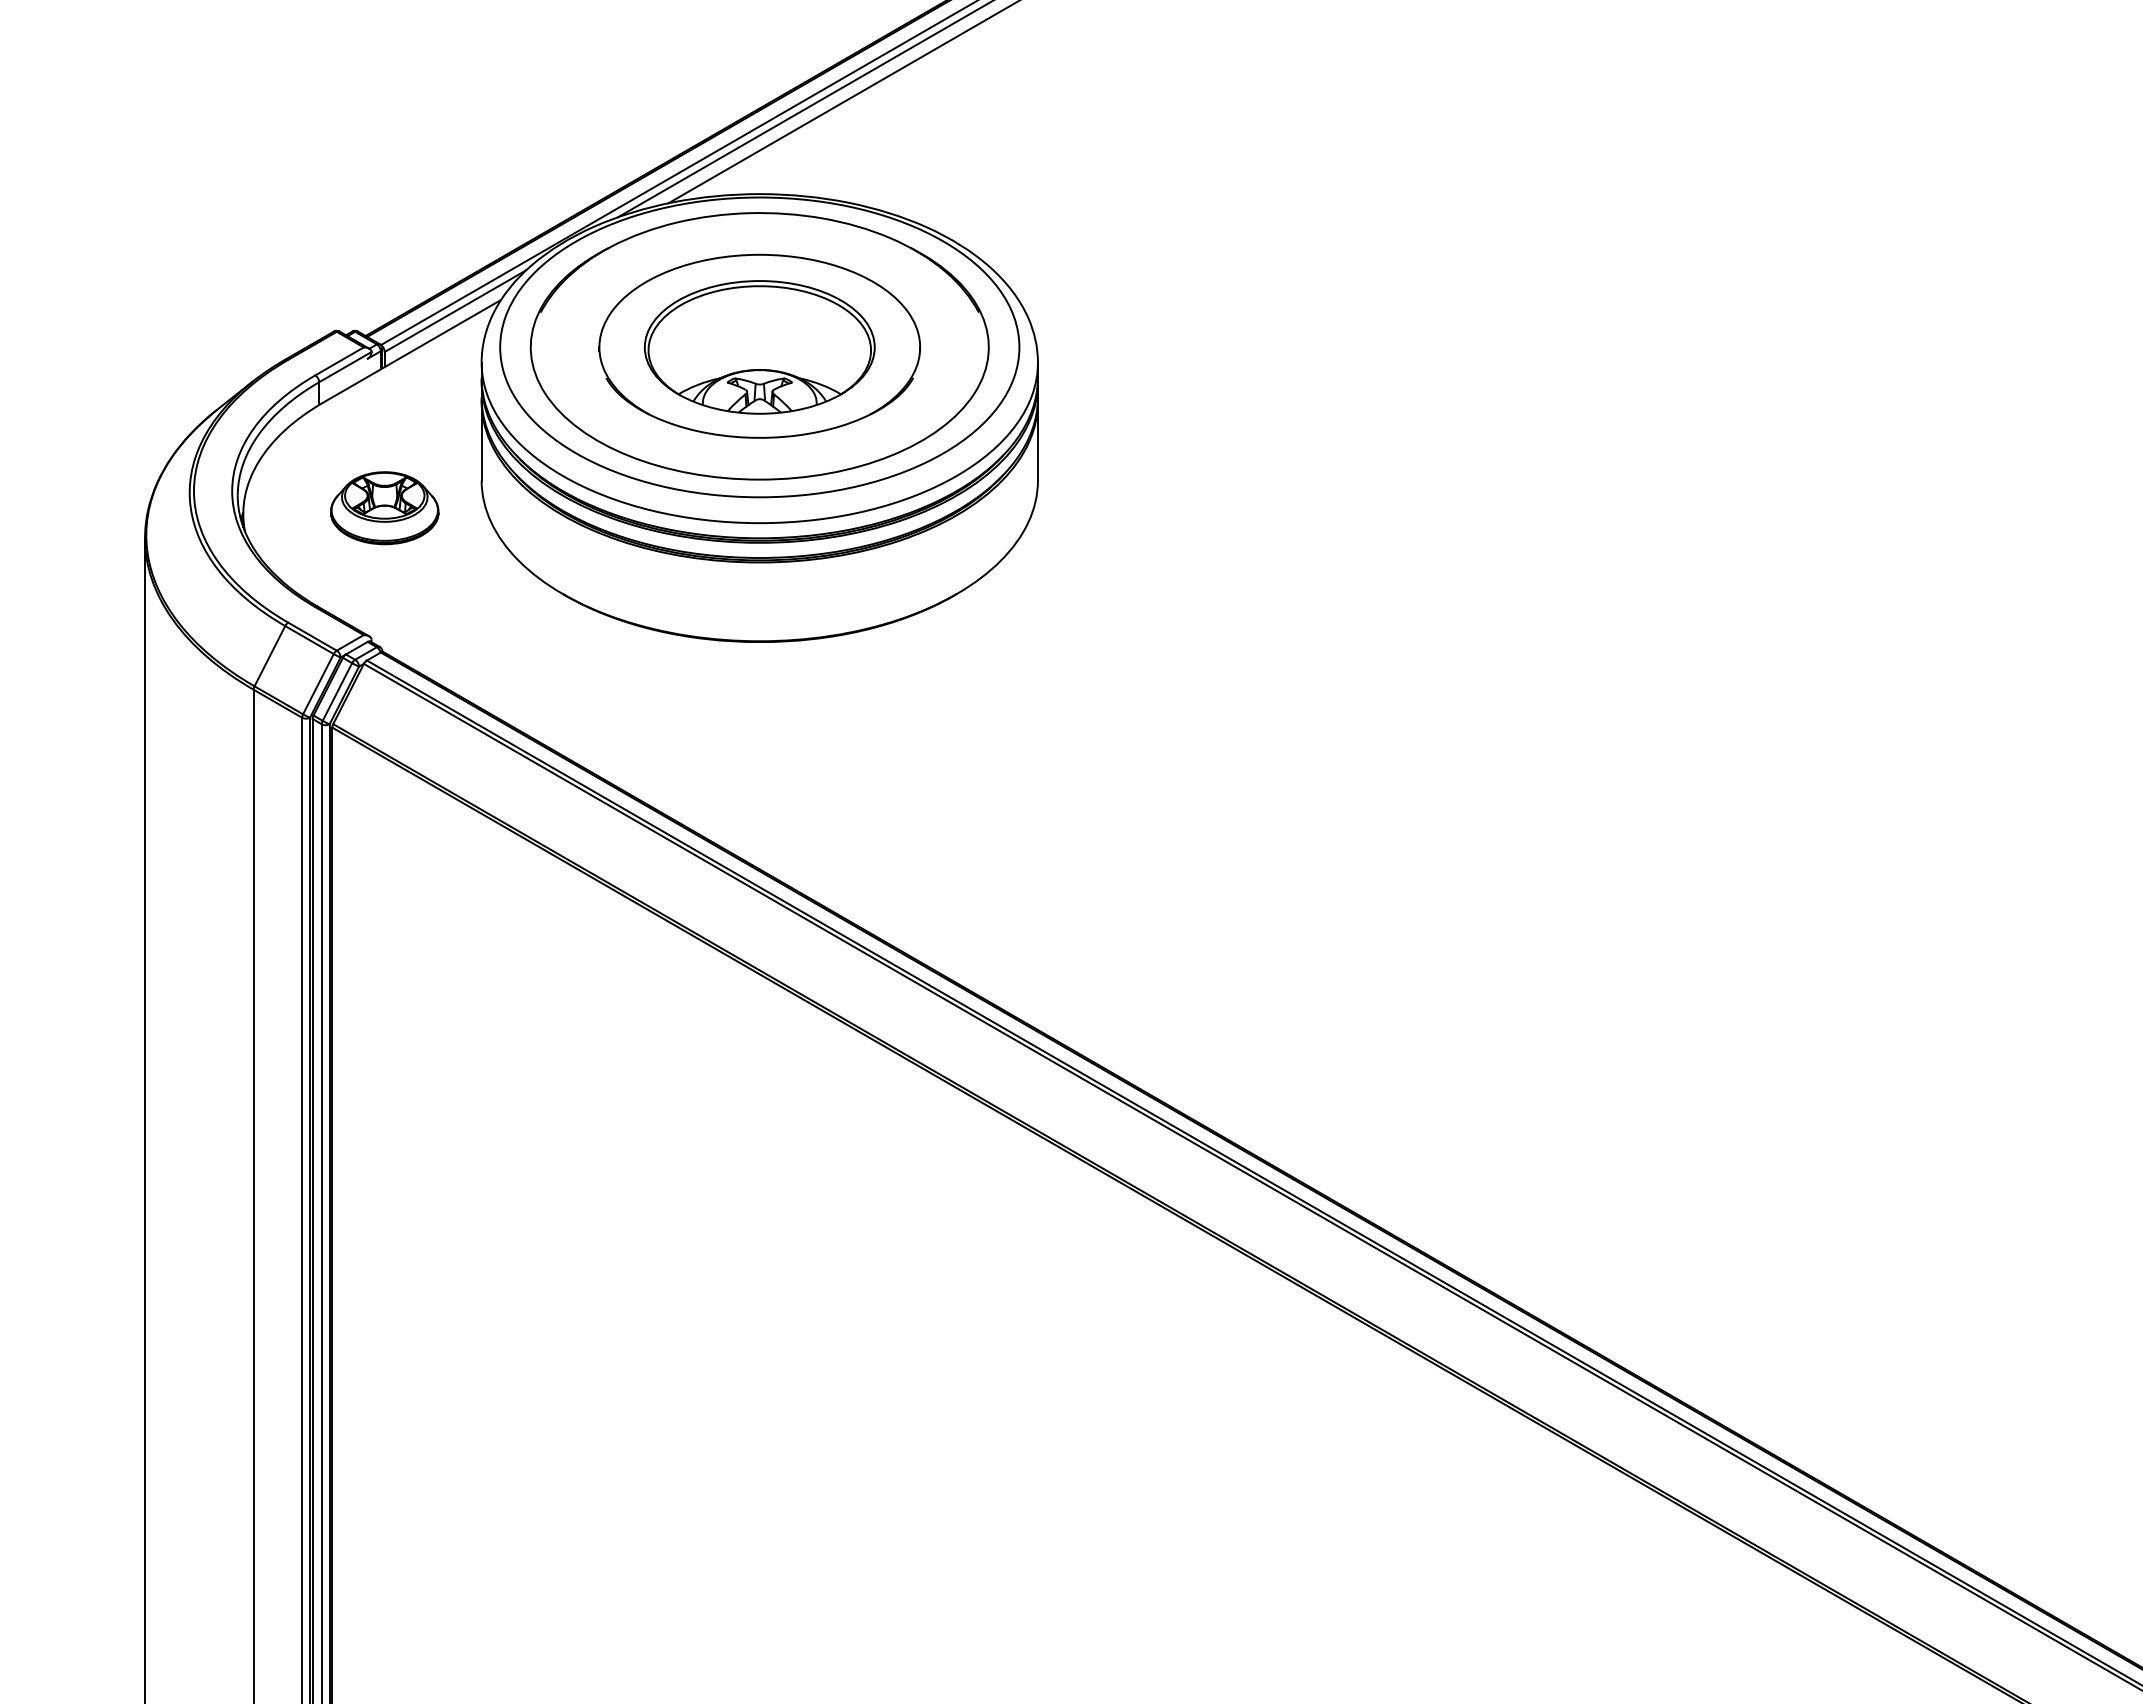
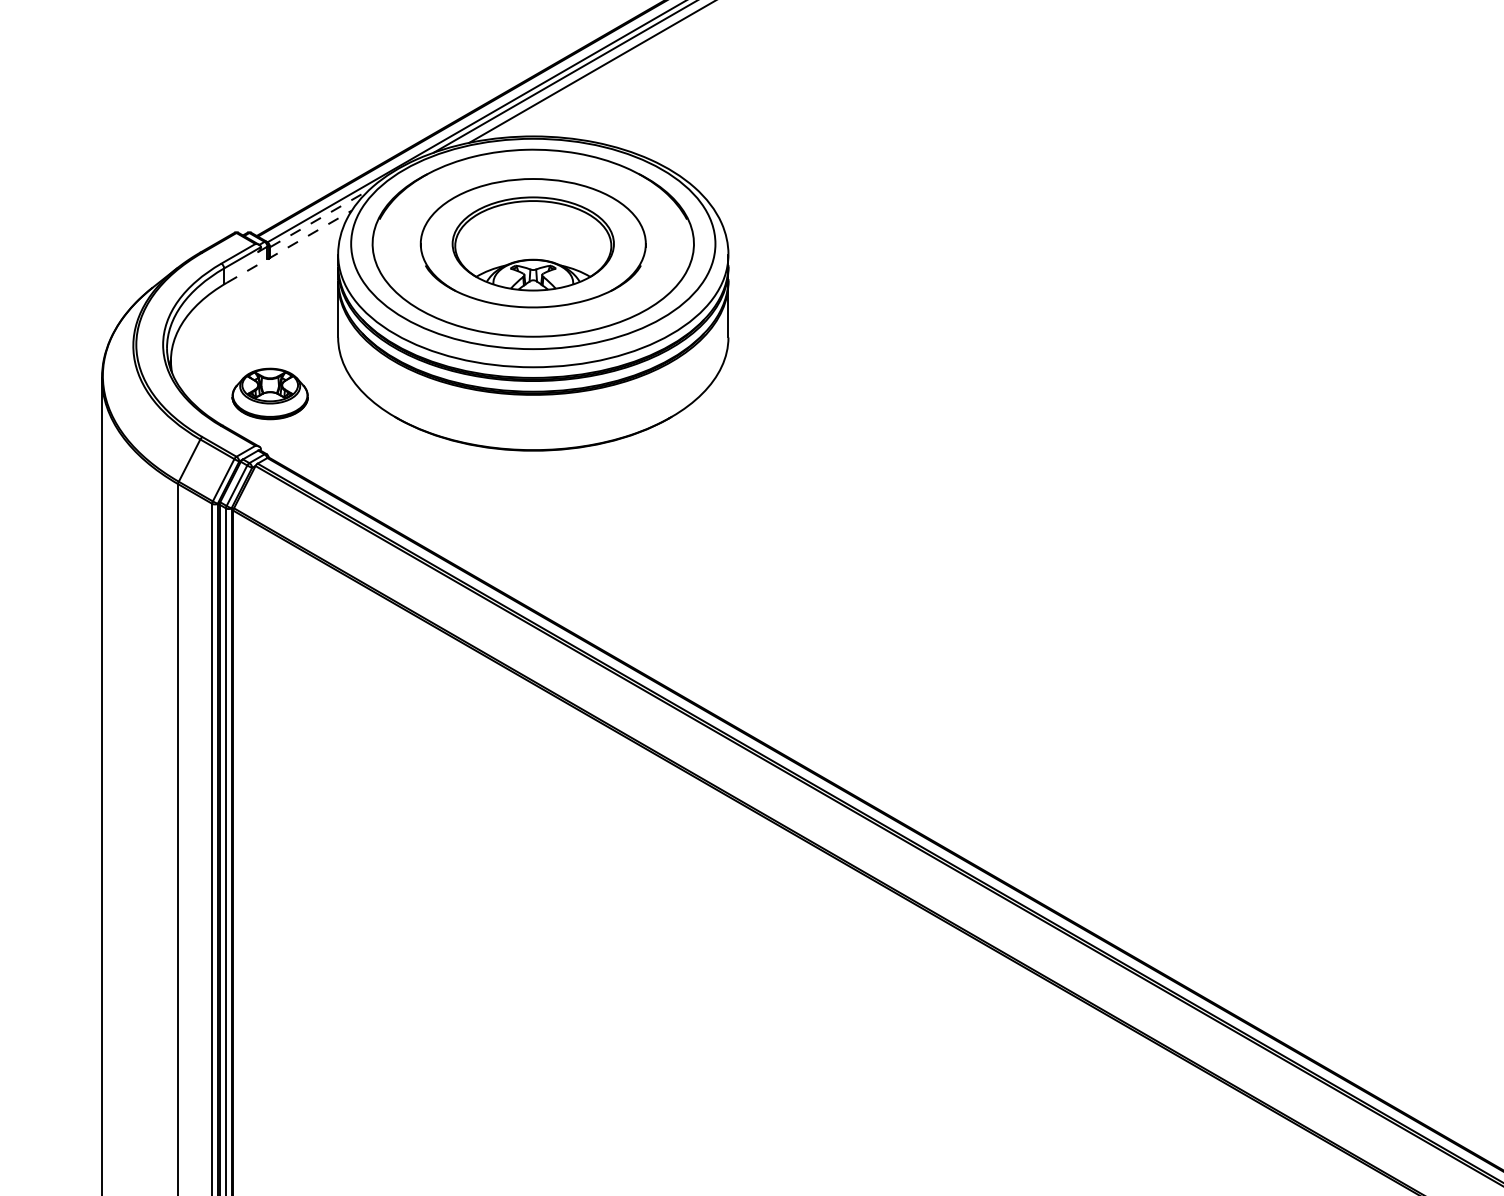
line: (455, 311) -> (319, 218), solid -> dashed
line: (412, 351) -> (289, 246), solid -> dashed
part: (384, 508) -> (270, 394), moved

